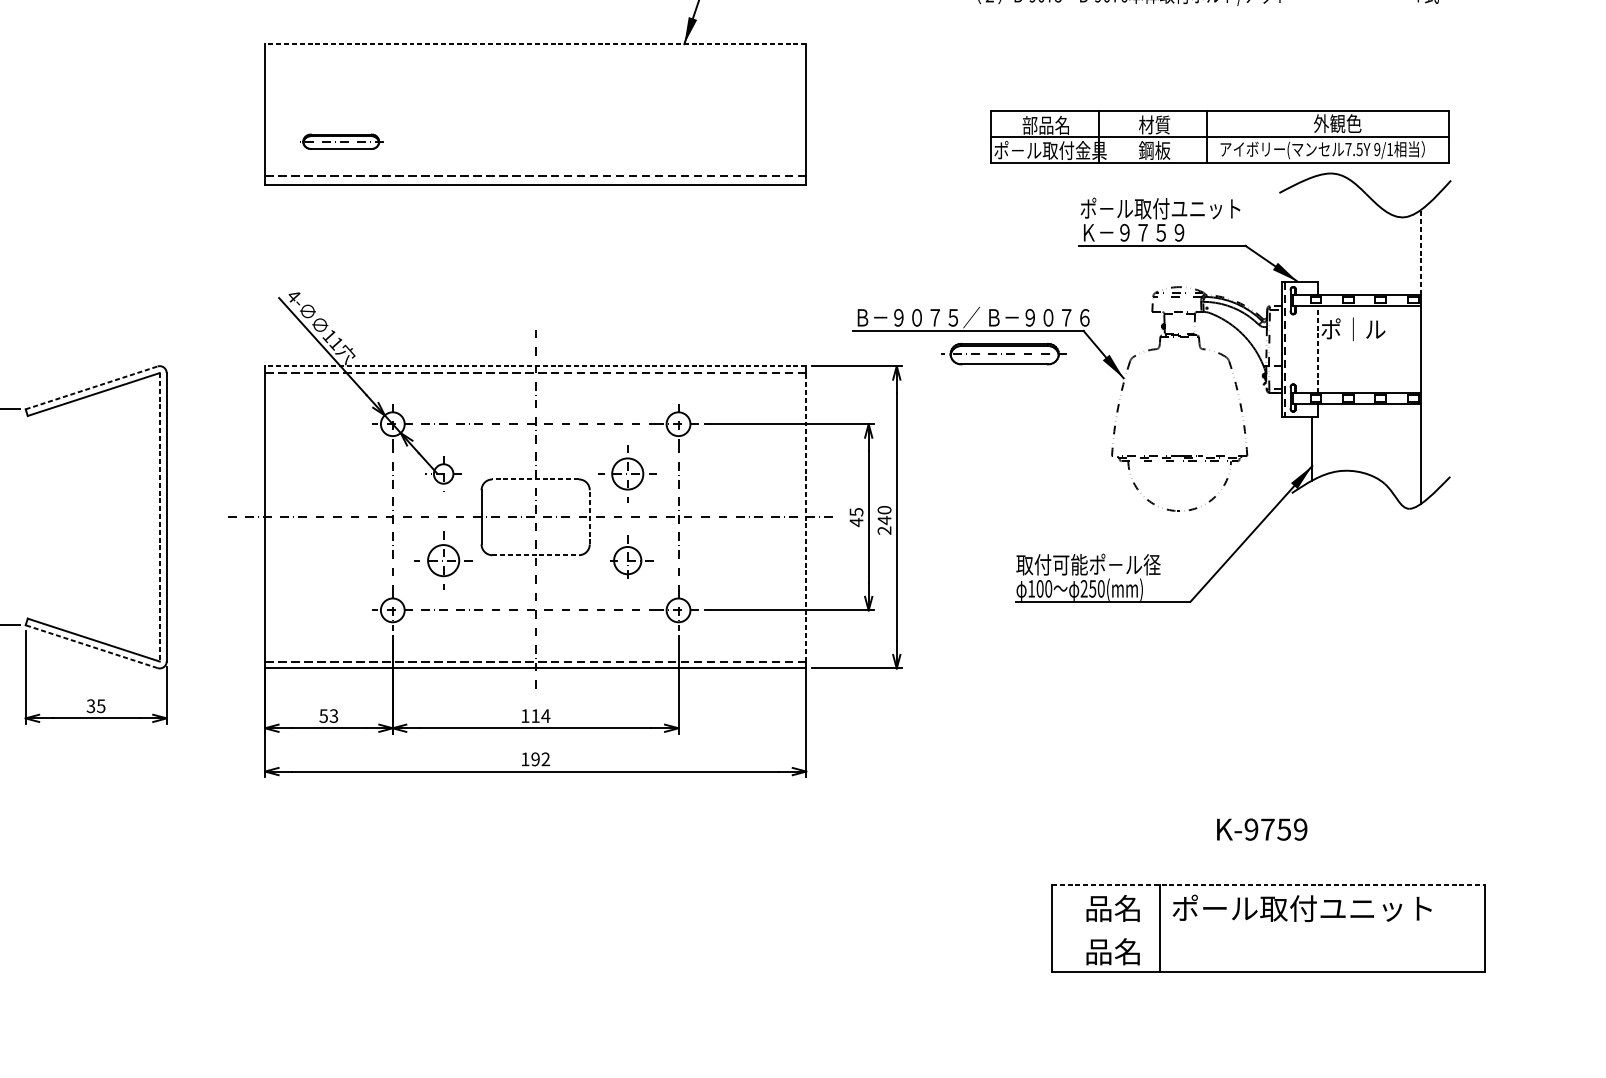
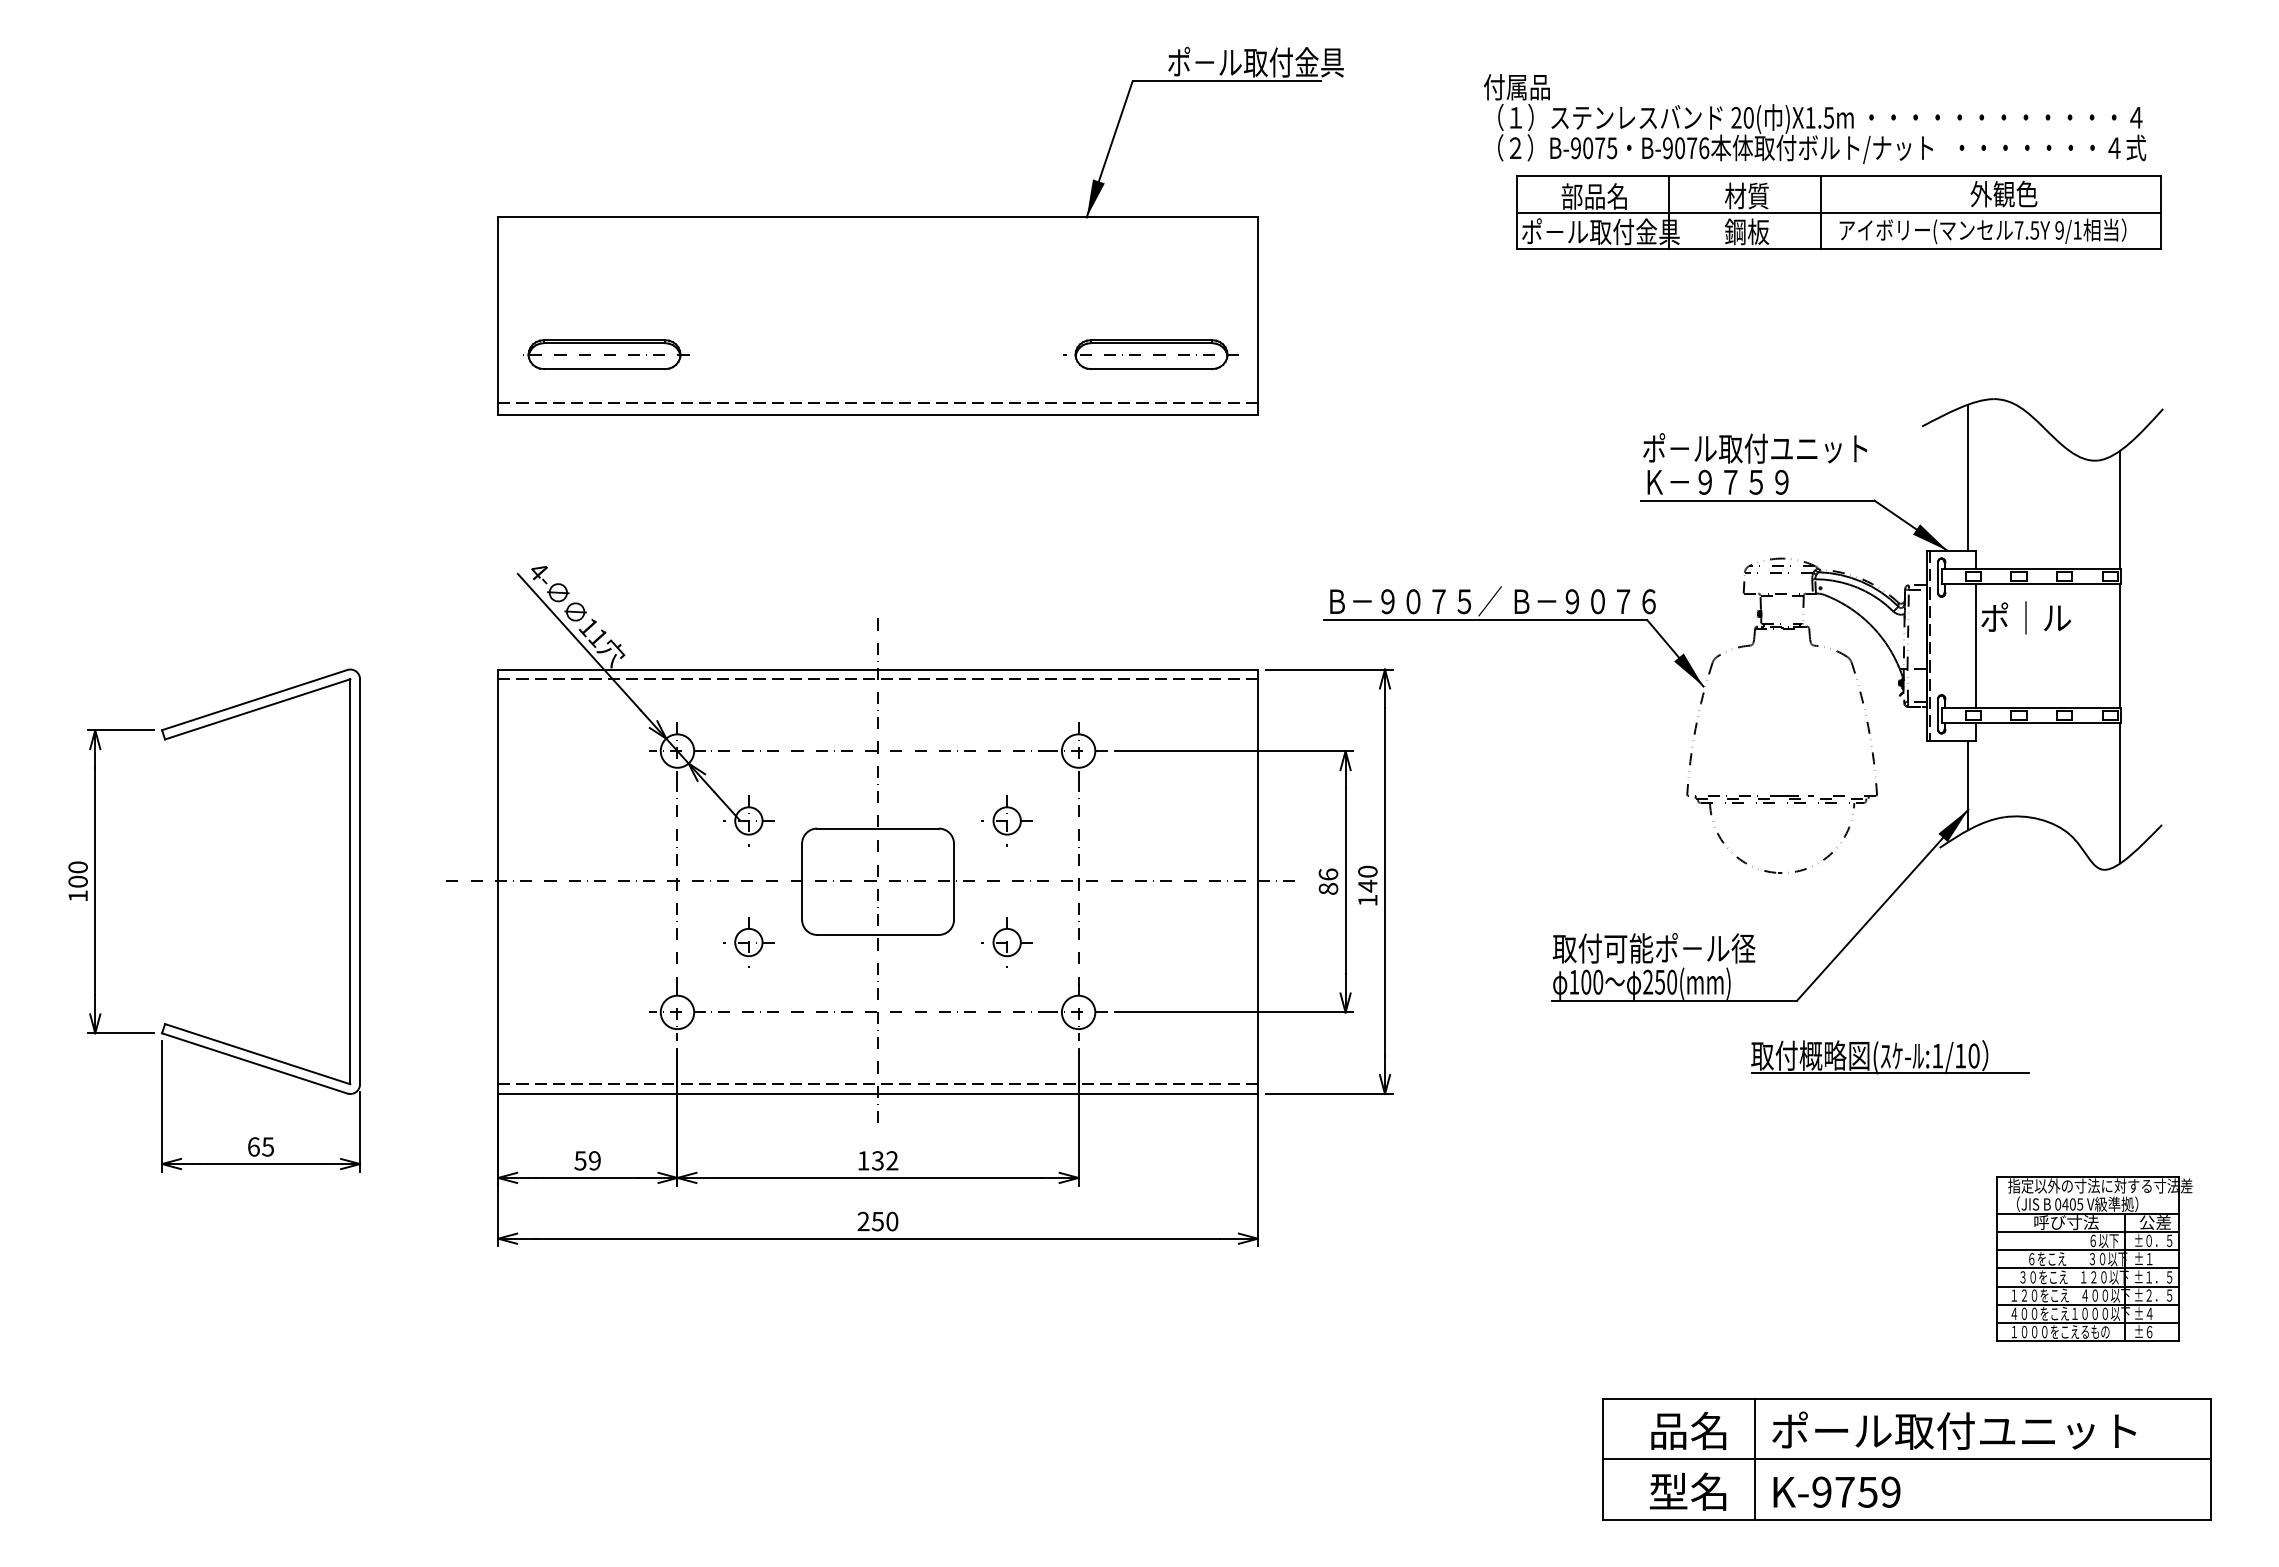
line: (535, 44) -> (878, 217), dashed -> solid
part: (1219, 136) -> (1838, 212), moved
part: (342, 141) -> (606, 354), size x1.43
line: (1312, 229) -> (1968, 477), added
line: (1420, 252) -> (2120, 510), dashed -> solid
line: (1318, 349) -> (1976, 645), dashed -> solid
part: (1003, 354) -> (1150, 354), moved
line: (535, 366) -> (878, 669), dashed -> solid
line: (92, 387) -> (255, 699), dashed -> solid
part: (627, 473) -> (1006, 820), size x0.62
line: (535, 479) -> (878, 828), dashed -> solid
line: (159, 517) -> (350, 881), dashed -> solid
line: (590, 517) -> (954, 881), dashed -> solid
line: (805, 517) -> (1257, 881), dashed -> solid
text: (856, 517) -> (1328, 881), 45 -> 86
text: (884, 530) -> (1367, 900), 240 -> 140
line: (535, 554) -> (878, 934), dashed -> solid
part: (443, 560) -> (748, 942), size x0.62
part: (627, 560) -> (1006, 942), size x0.71
part: (1256, 642) -> (1890, 1057), added
line: (91, 646) -> (254, 1063), dashed -> solid
text: (90, 705) -> (253, 1146), 35 -> 65
text: (333, 715) -> (594, 1160), 53 -> 59
text: (540, 715) -> (884, 1160), 114 -> 132
text: (535, 759) -> (877, 1221), 192 -> 250
part: (1402, 785) -> (2094, 1258), added
text: (1261, 829) -> (1836, 1491), moved
line: (1268, 885) -> (1906, 1398), dashed -> solid
line: (1268, 928) -> (1906, 1459), added
text: (1098, 951) -> (1668, 1491), 品名 -> 型名

